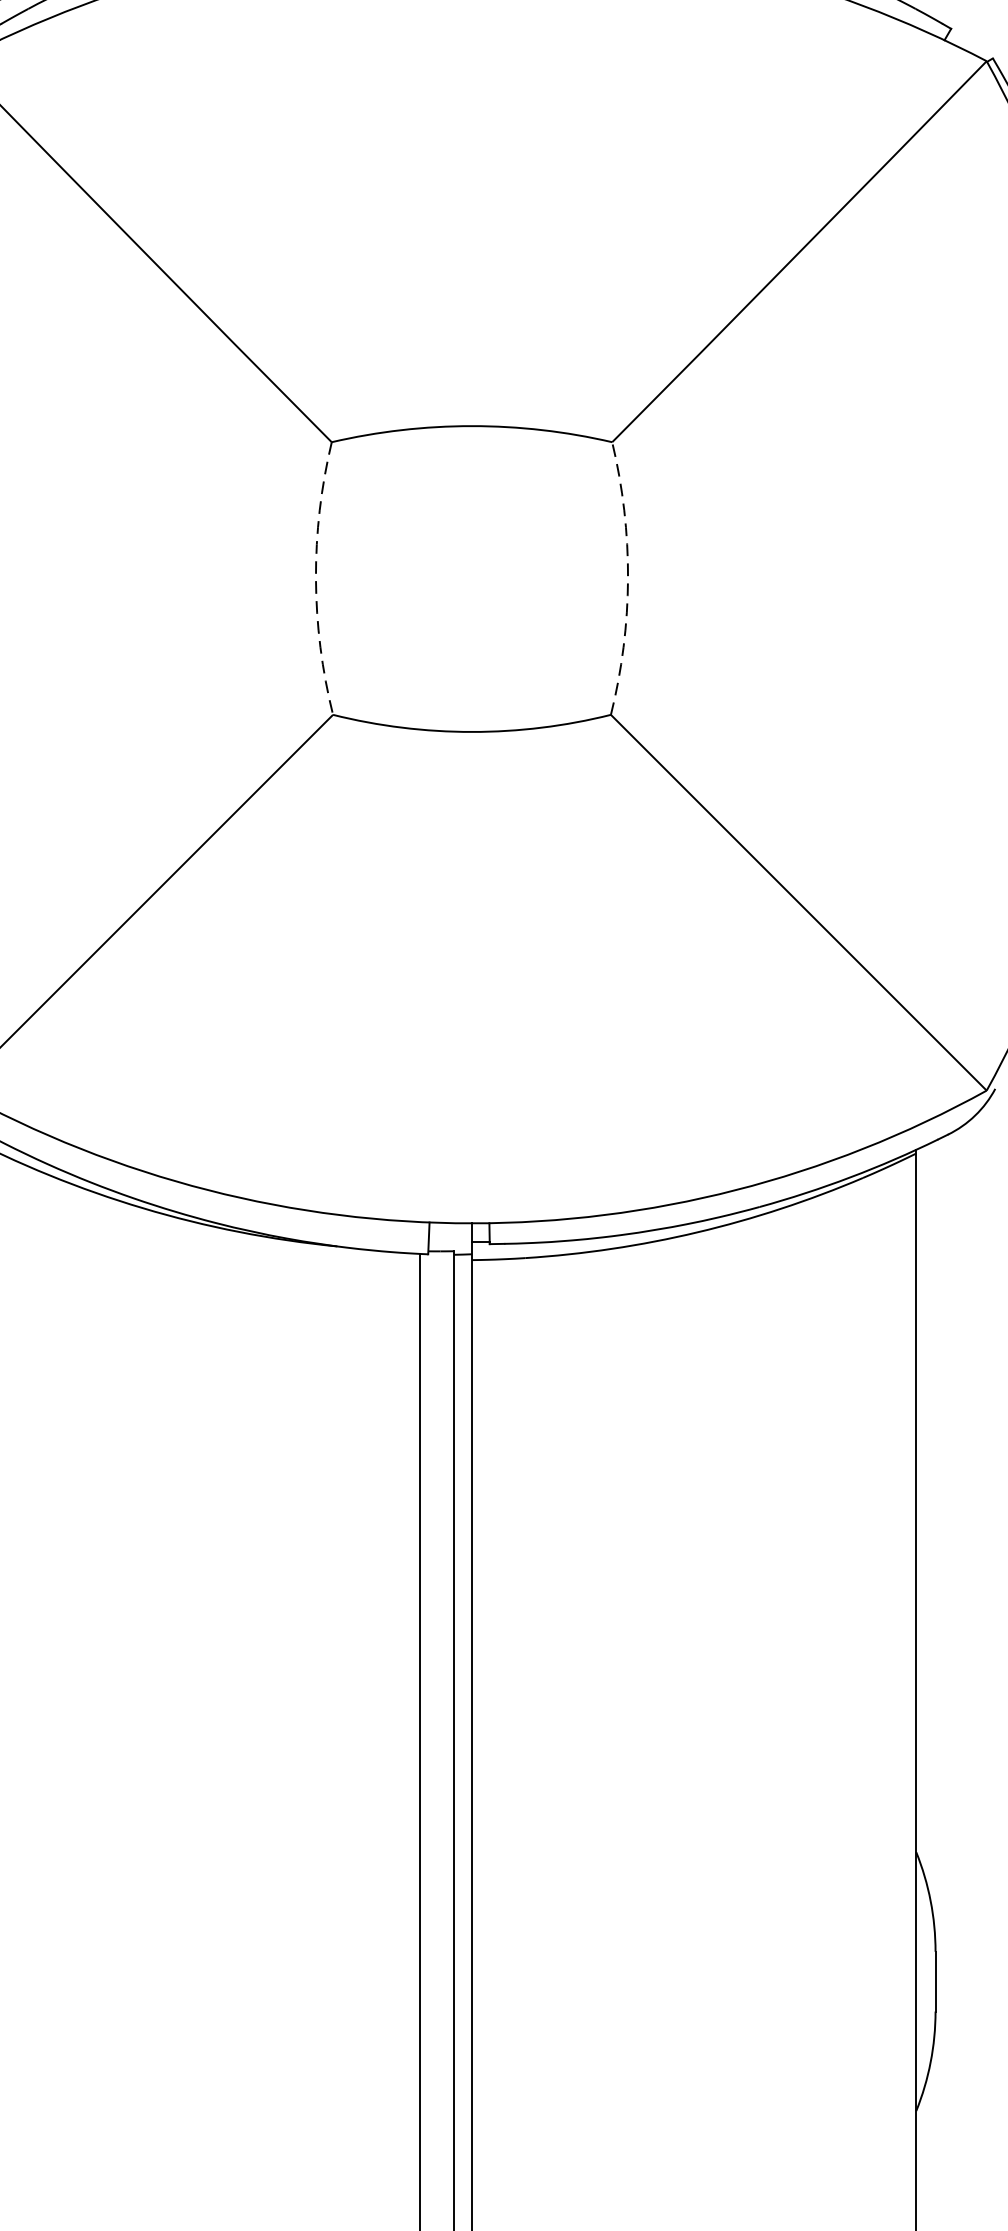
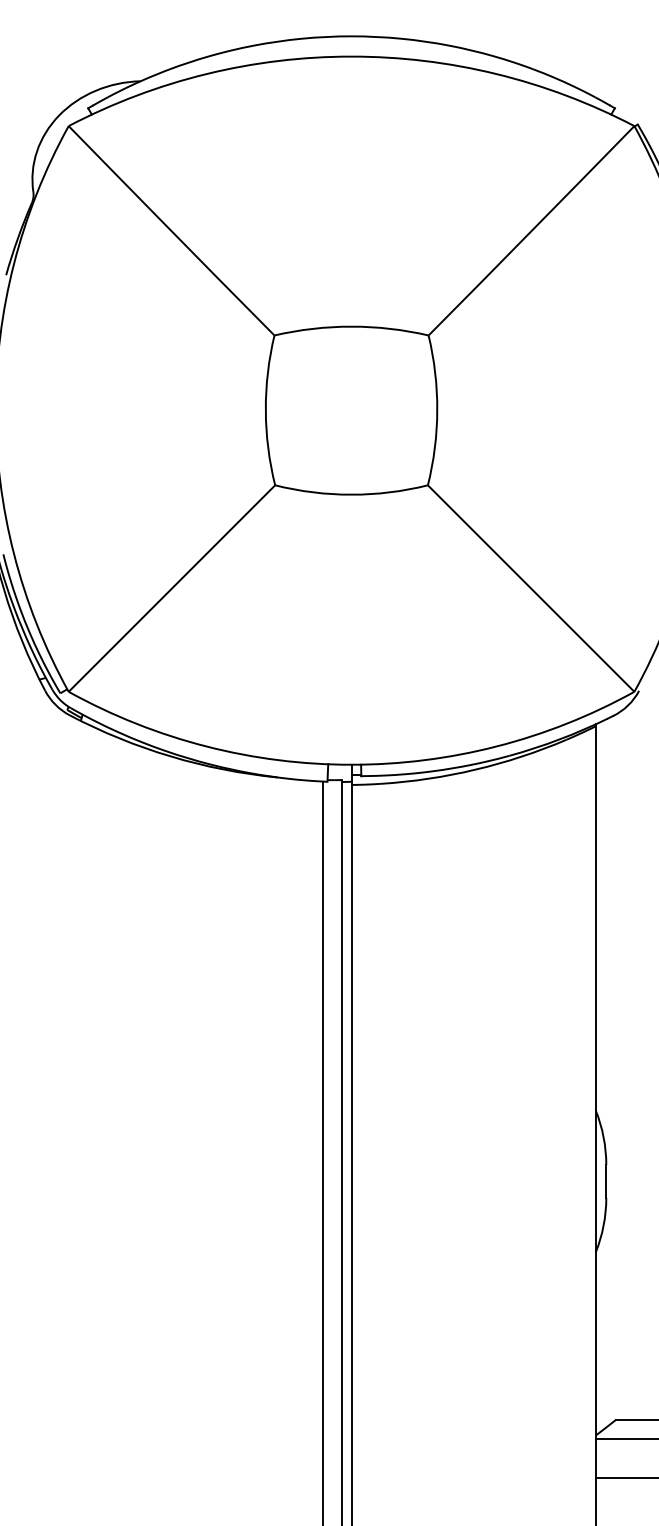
arc: (315, 578) -> (265, 410), dashed -> solid
arc: (628, 578) -> (437, 410), dashed -> solid

